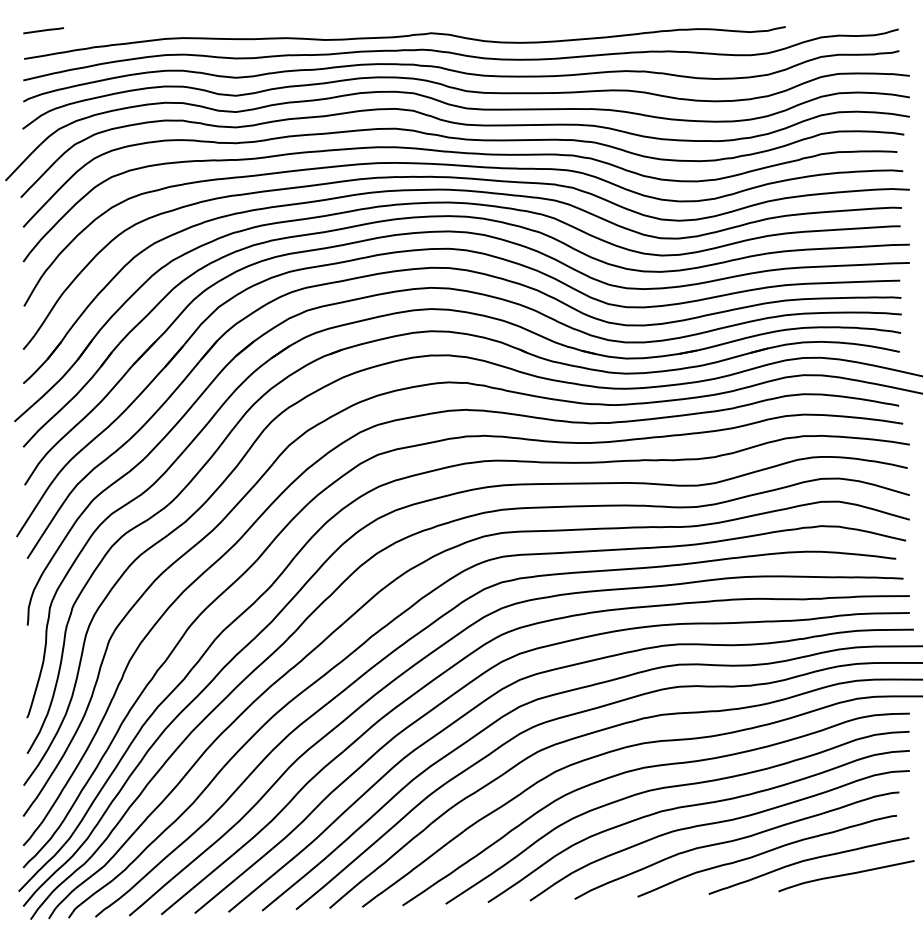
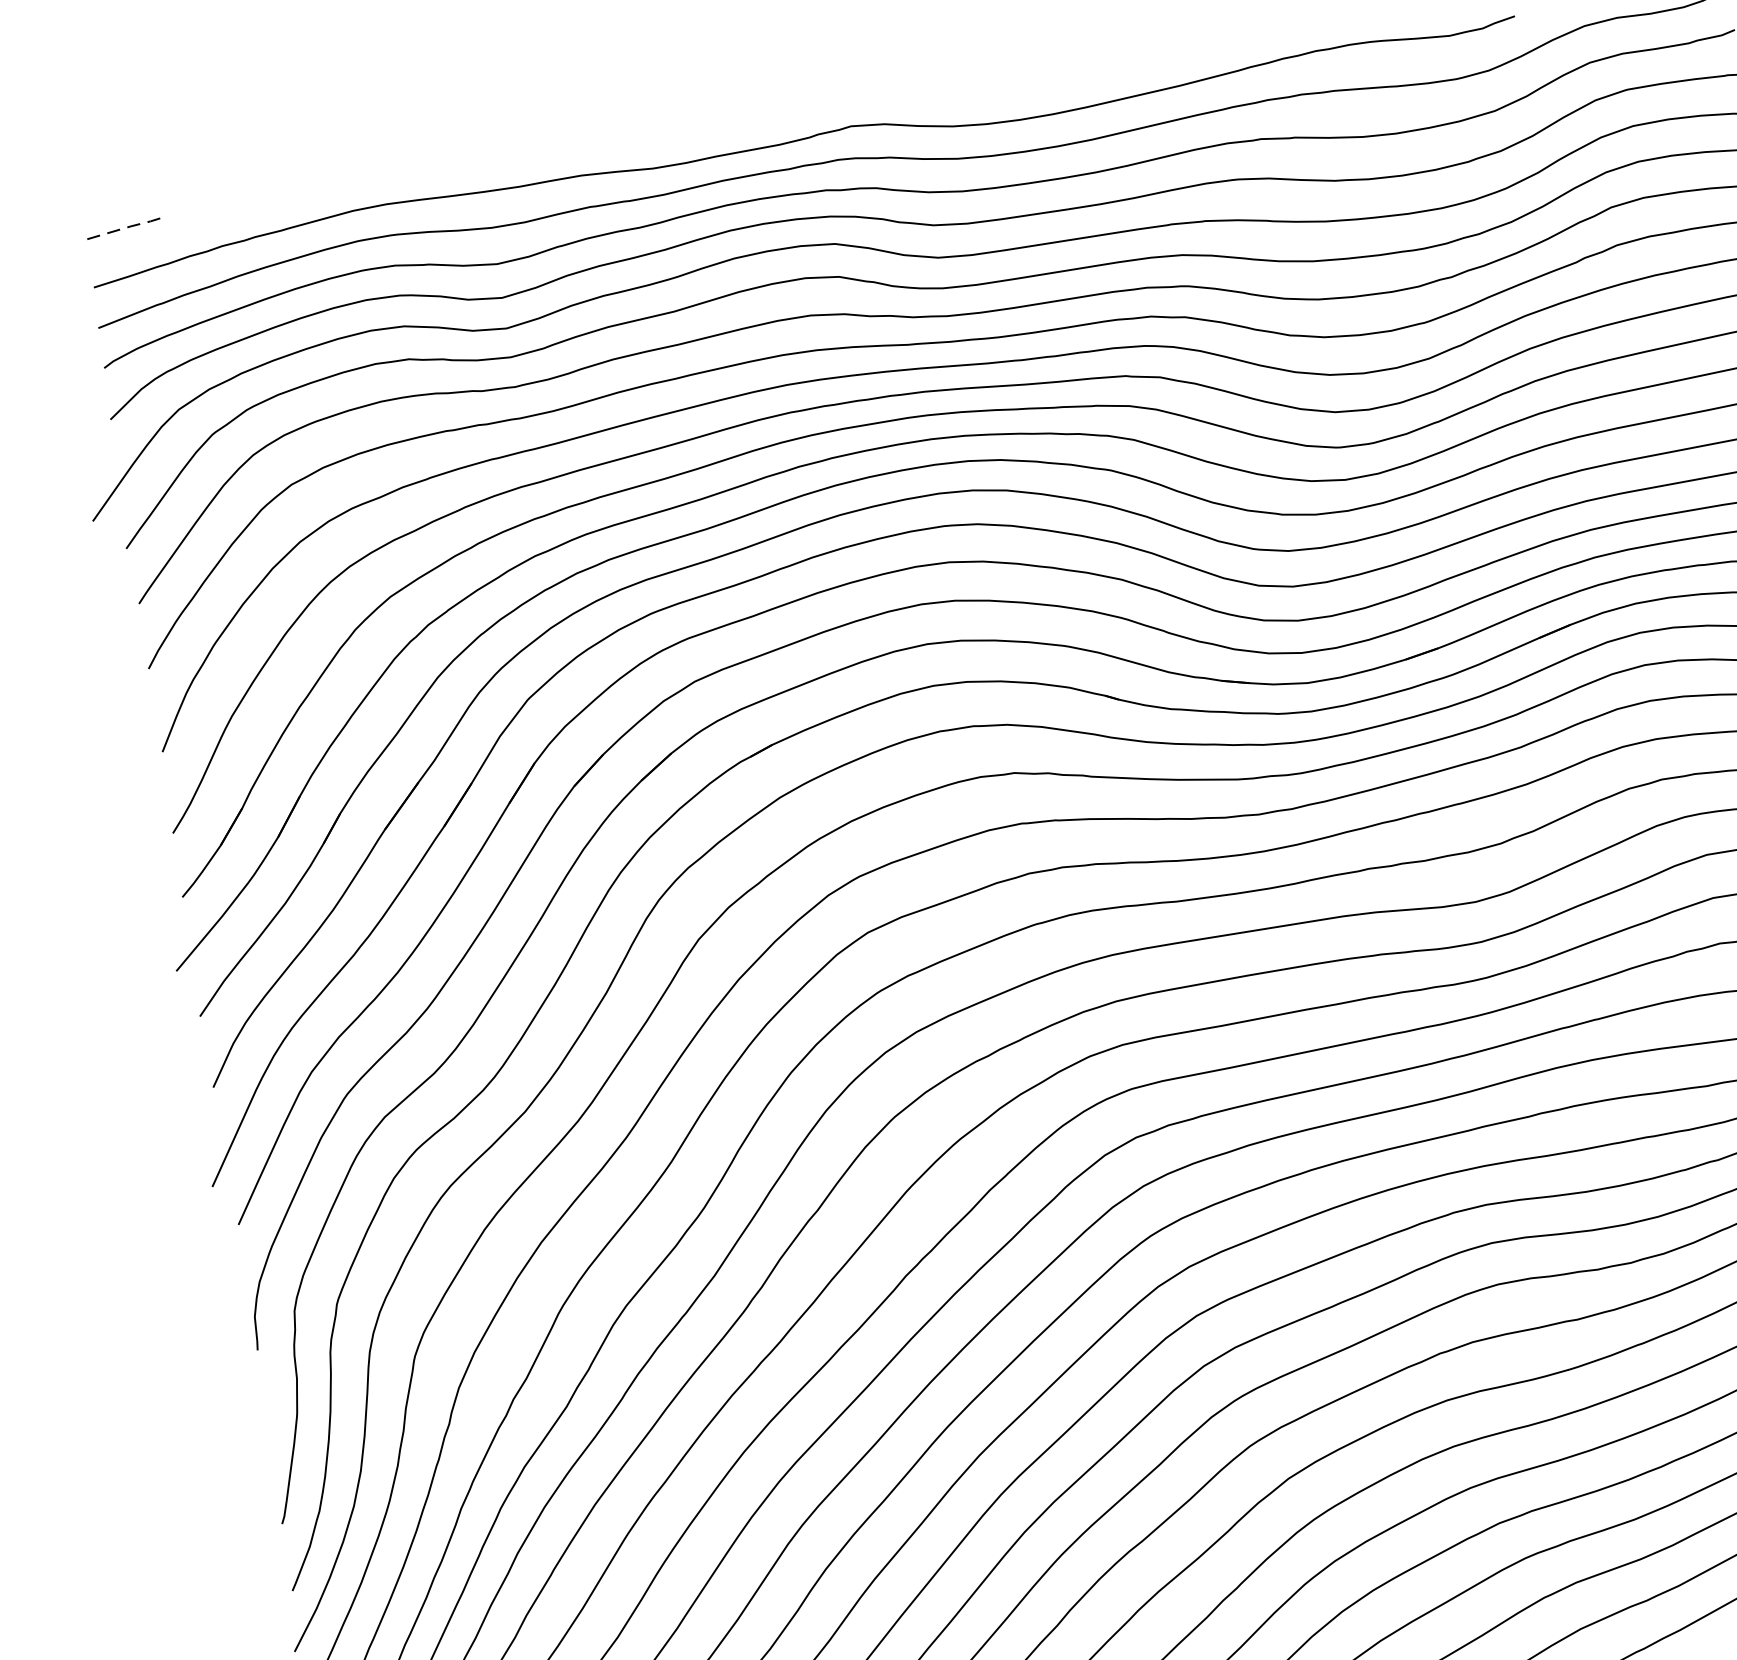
line: (44, 30) -> (124, 228), solid -> dashed

